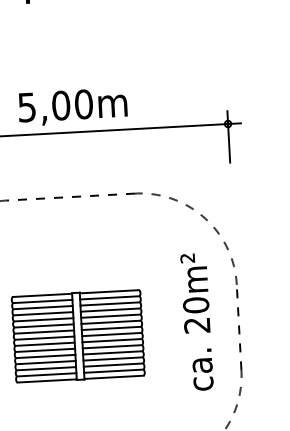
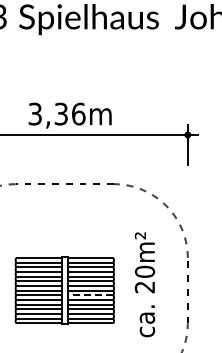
text: (56, 105) -> (57, 113), 5,00m -> 3,36m
text: (196, 321) -> (144, 284), moved
line: (112, 340) -> (90, 295), solid -> dashed

